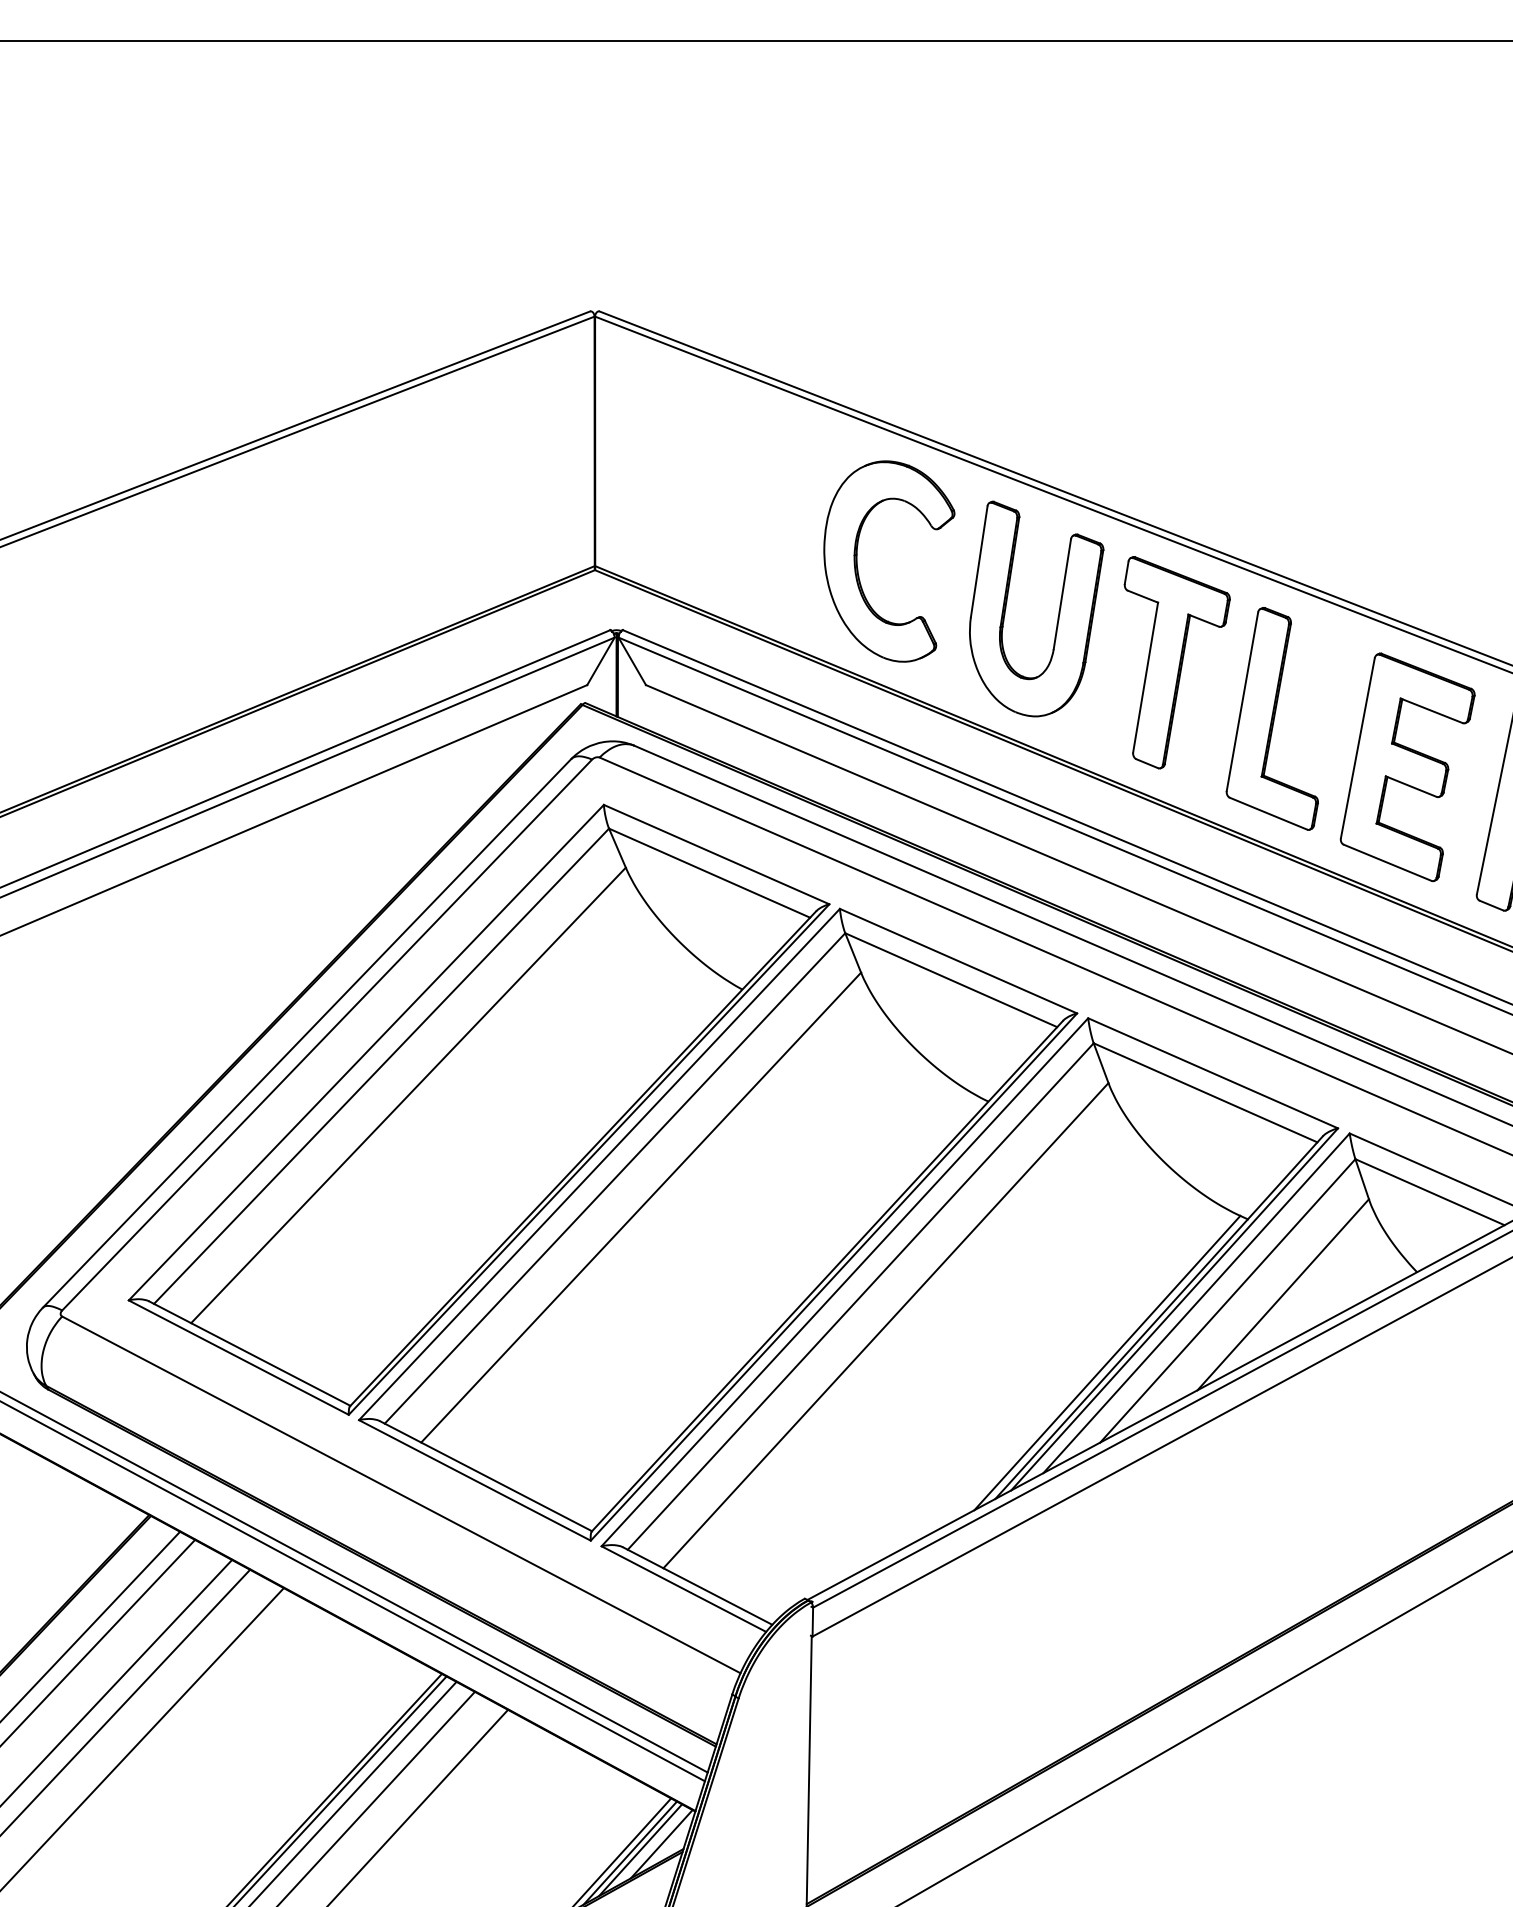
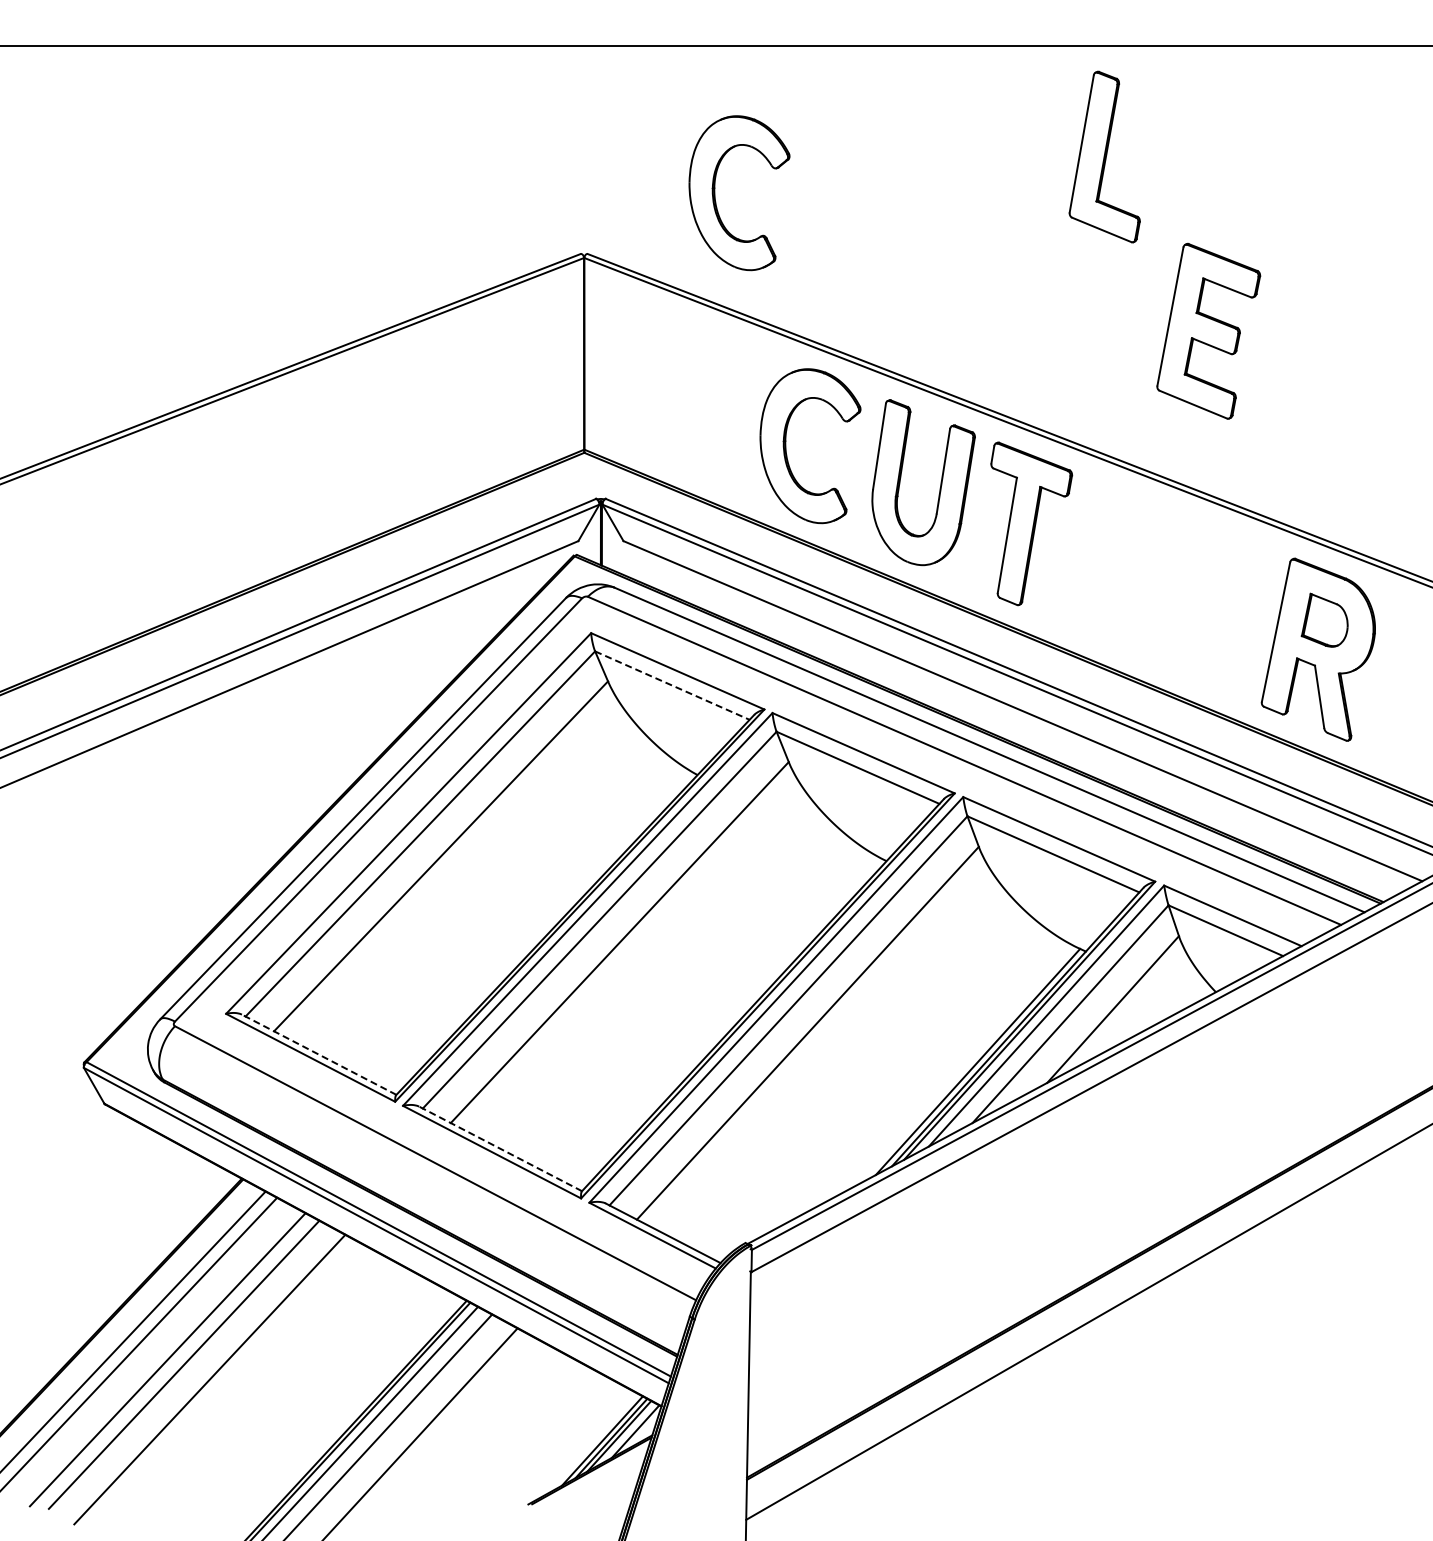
part: (765, 232) -> (715, 193), added
part: (1272, 718) -> (1104, 156), moved
part: (1407, 766) -> (1208, 330), moved
line: (709, 873) -> (672, 685), solid -> dashed
line: (248, 1353) -> (318, 1054), solid -> dashed
line: (485, 1475) -> (500, 1148), solid -> dashed

